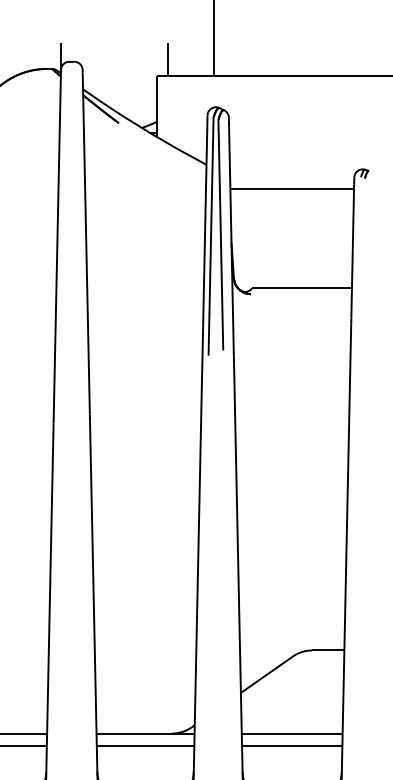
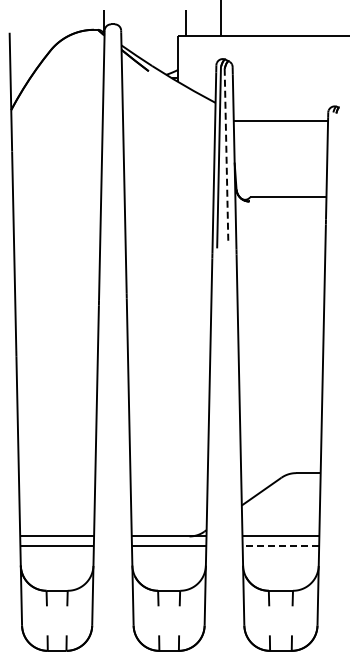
line: (220, 235) -> (226, 156), solid -> dashed
line: (291, 746) -> (280, 546), solid -> dashed

